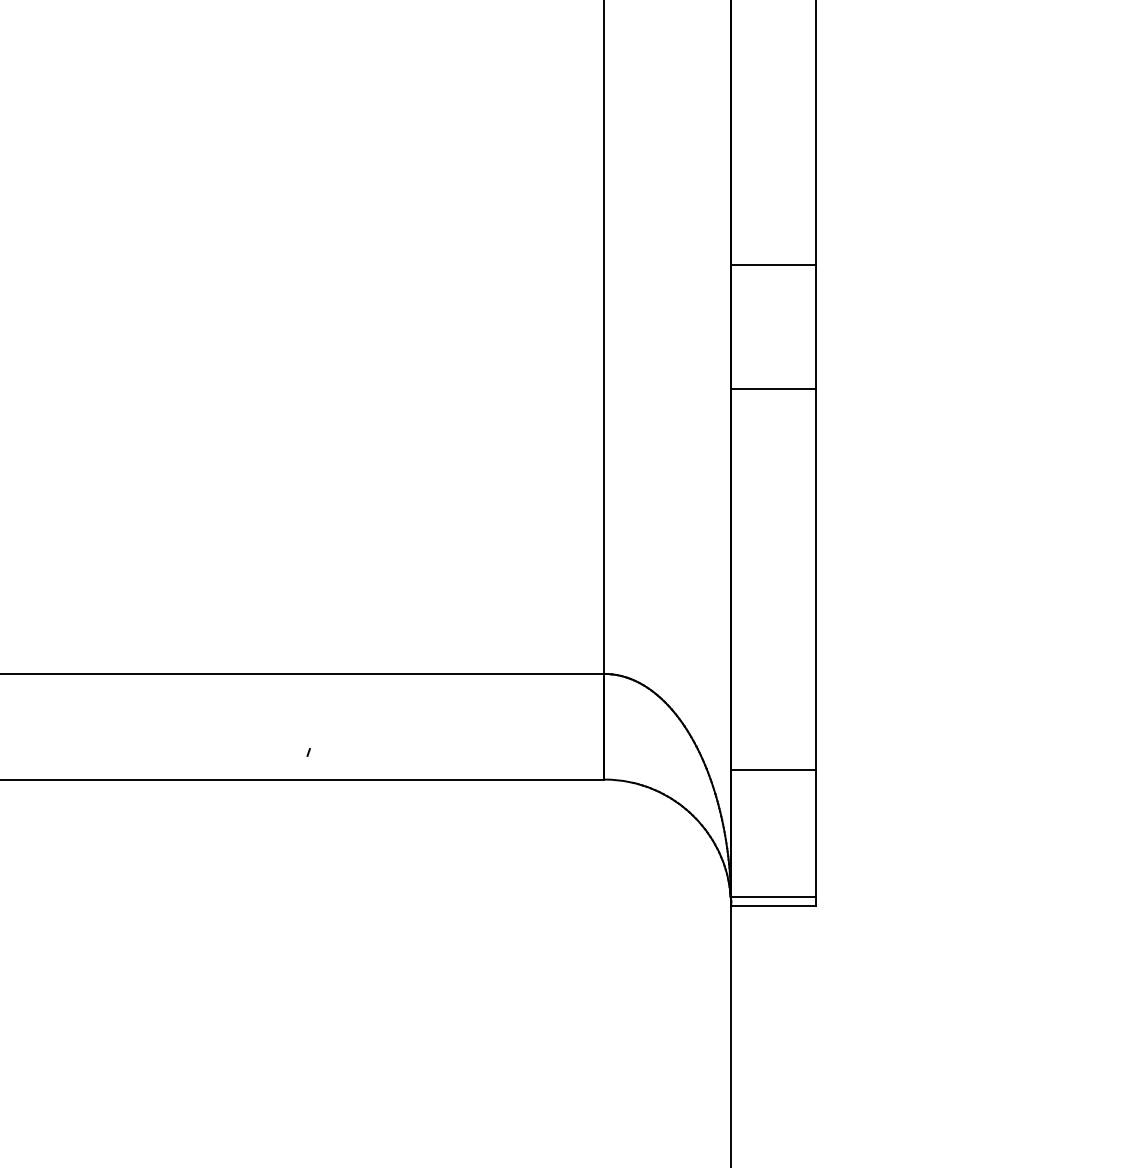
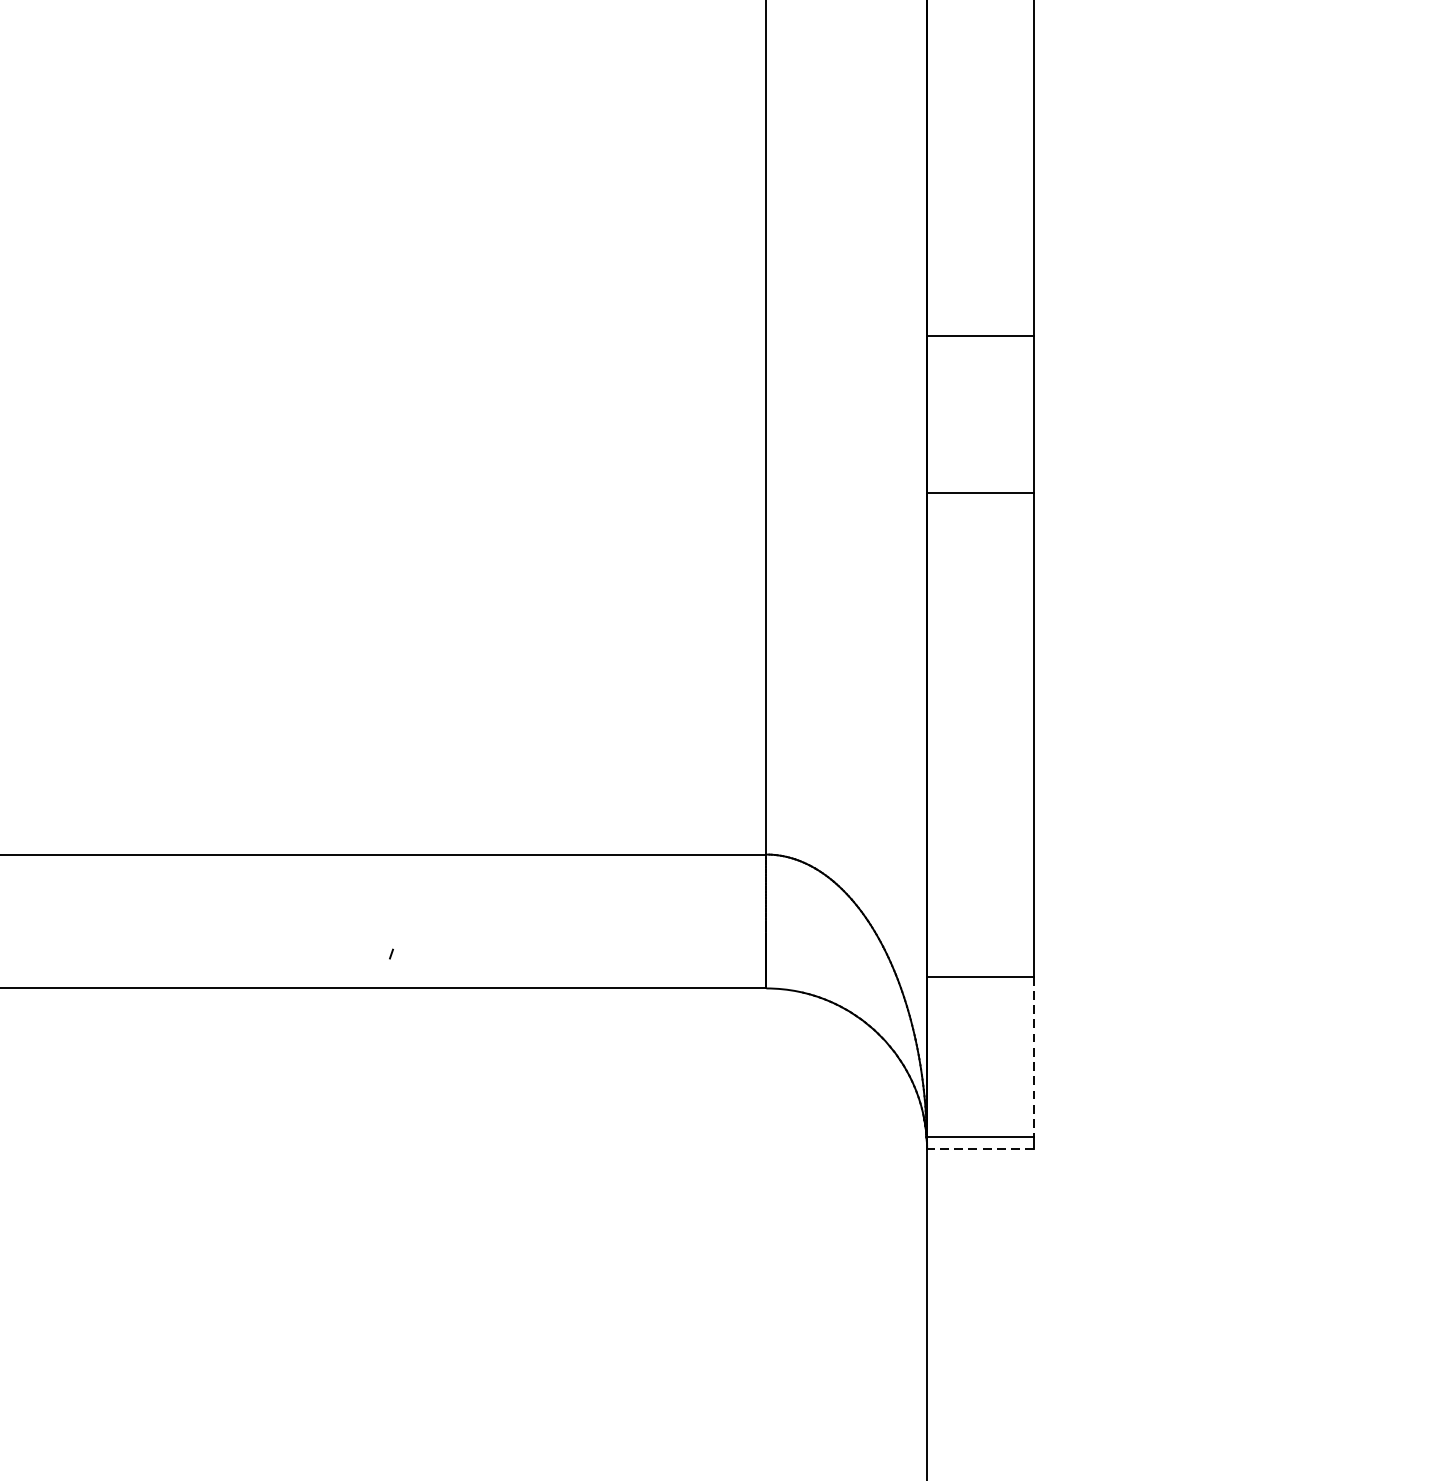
line: (815, 833) -> (1033, 1056), solid -> dashed
line: (772, 906) -> (979, 1149), solid -> dashed

